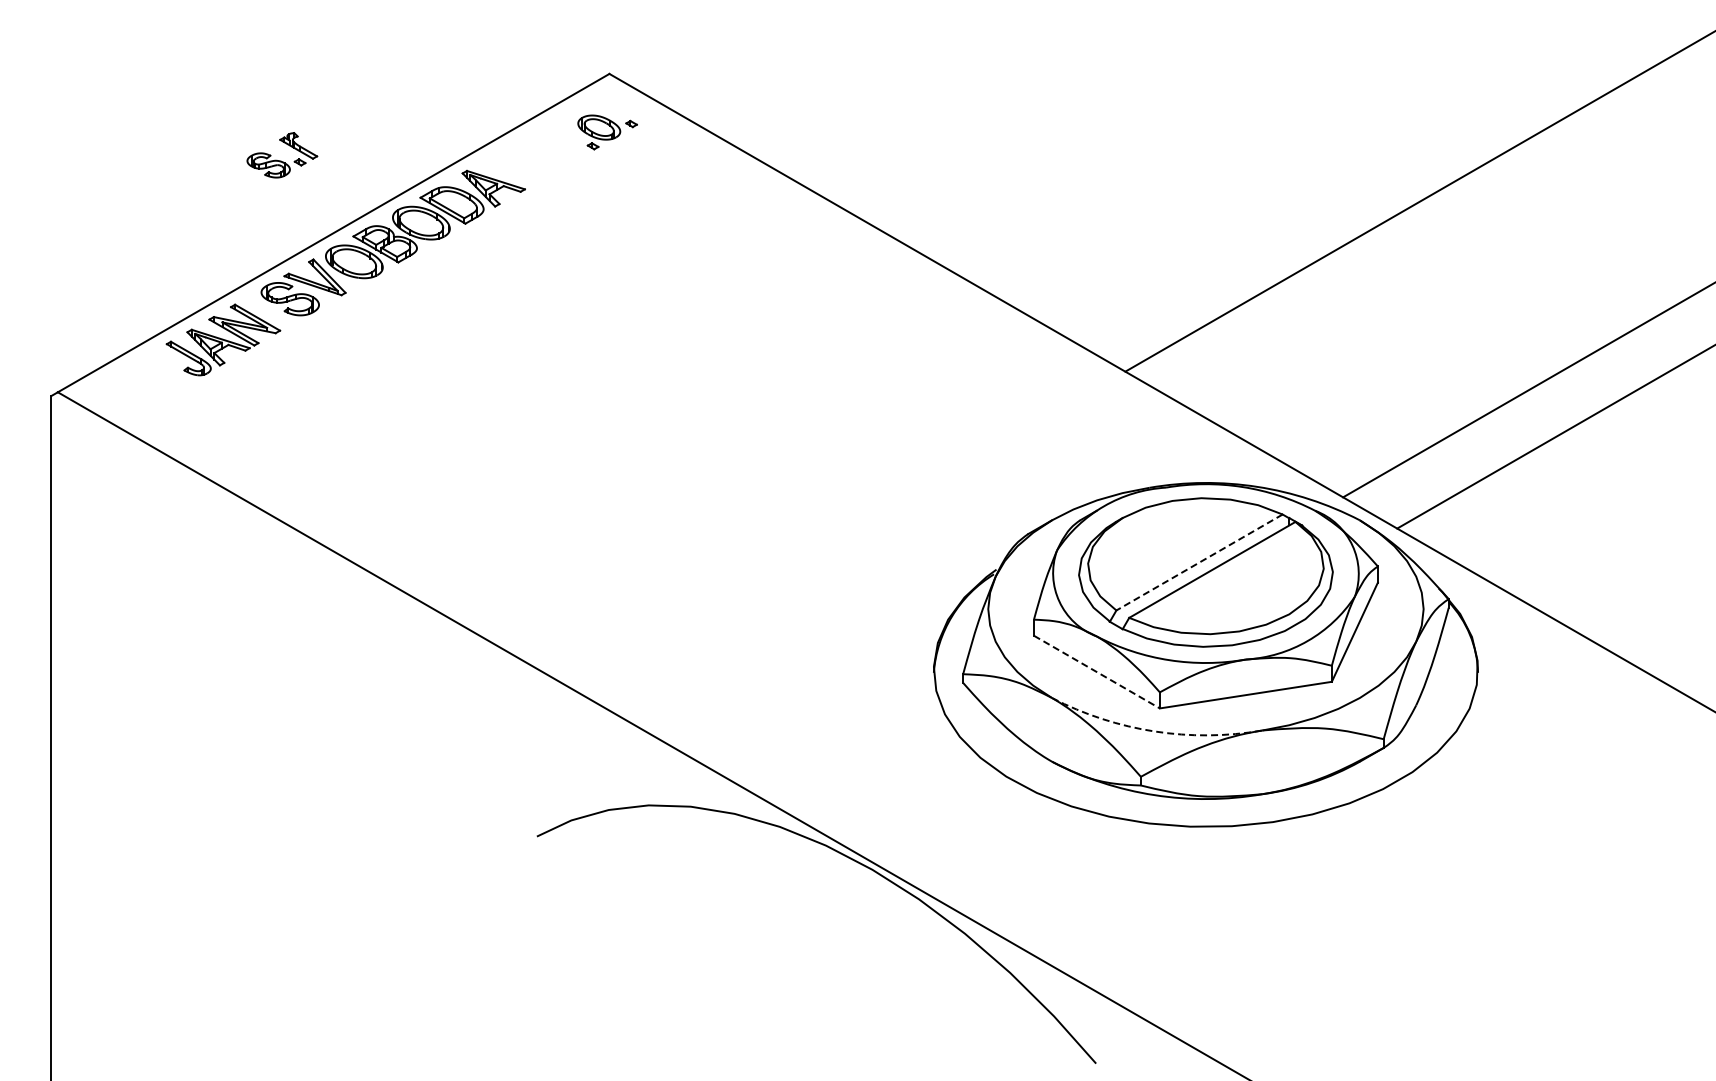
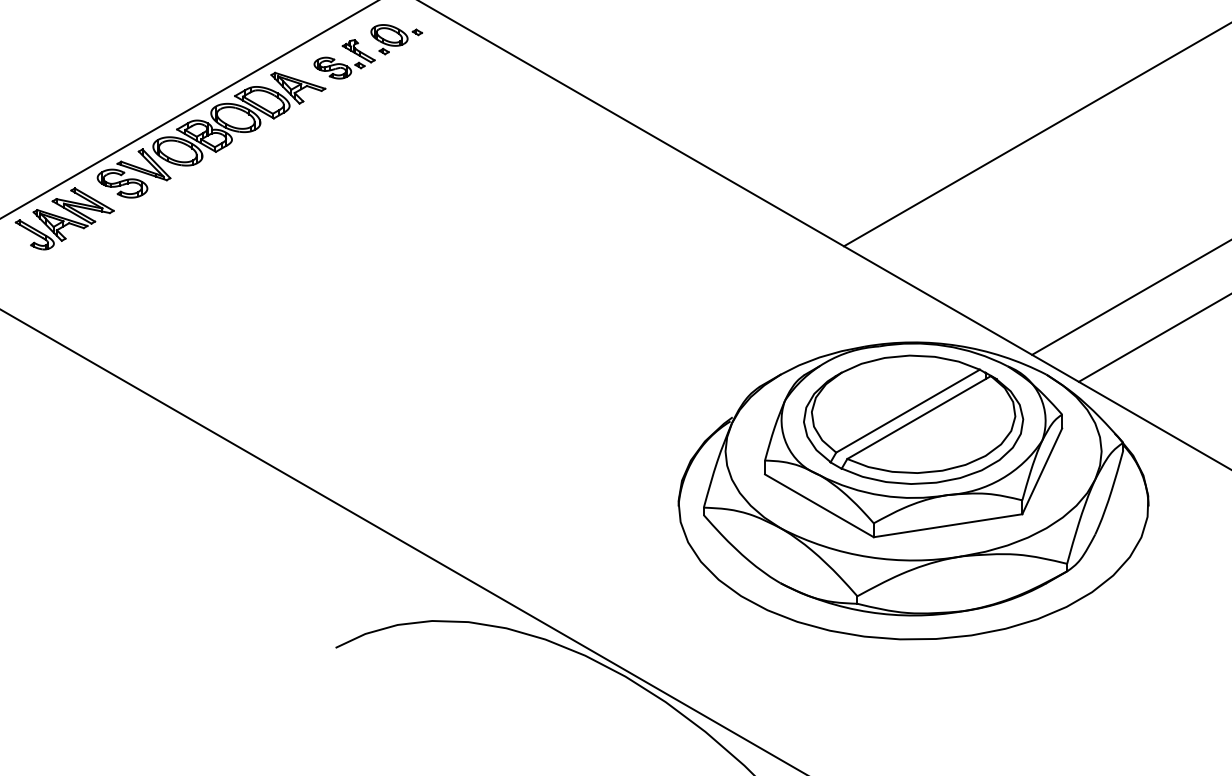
part: (282, 155) -> (344, 59), moved
line: (1199, 562) -> (908, 411), dashed -> solid
line: (1096, 672) -> (819, 506), dashed -> solid
arc: (1154, 731) -> (869, 557), dashed -> solid

